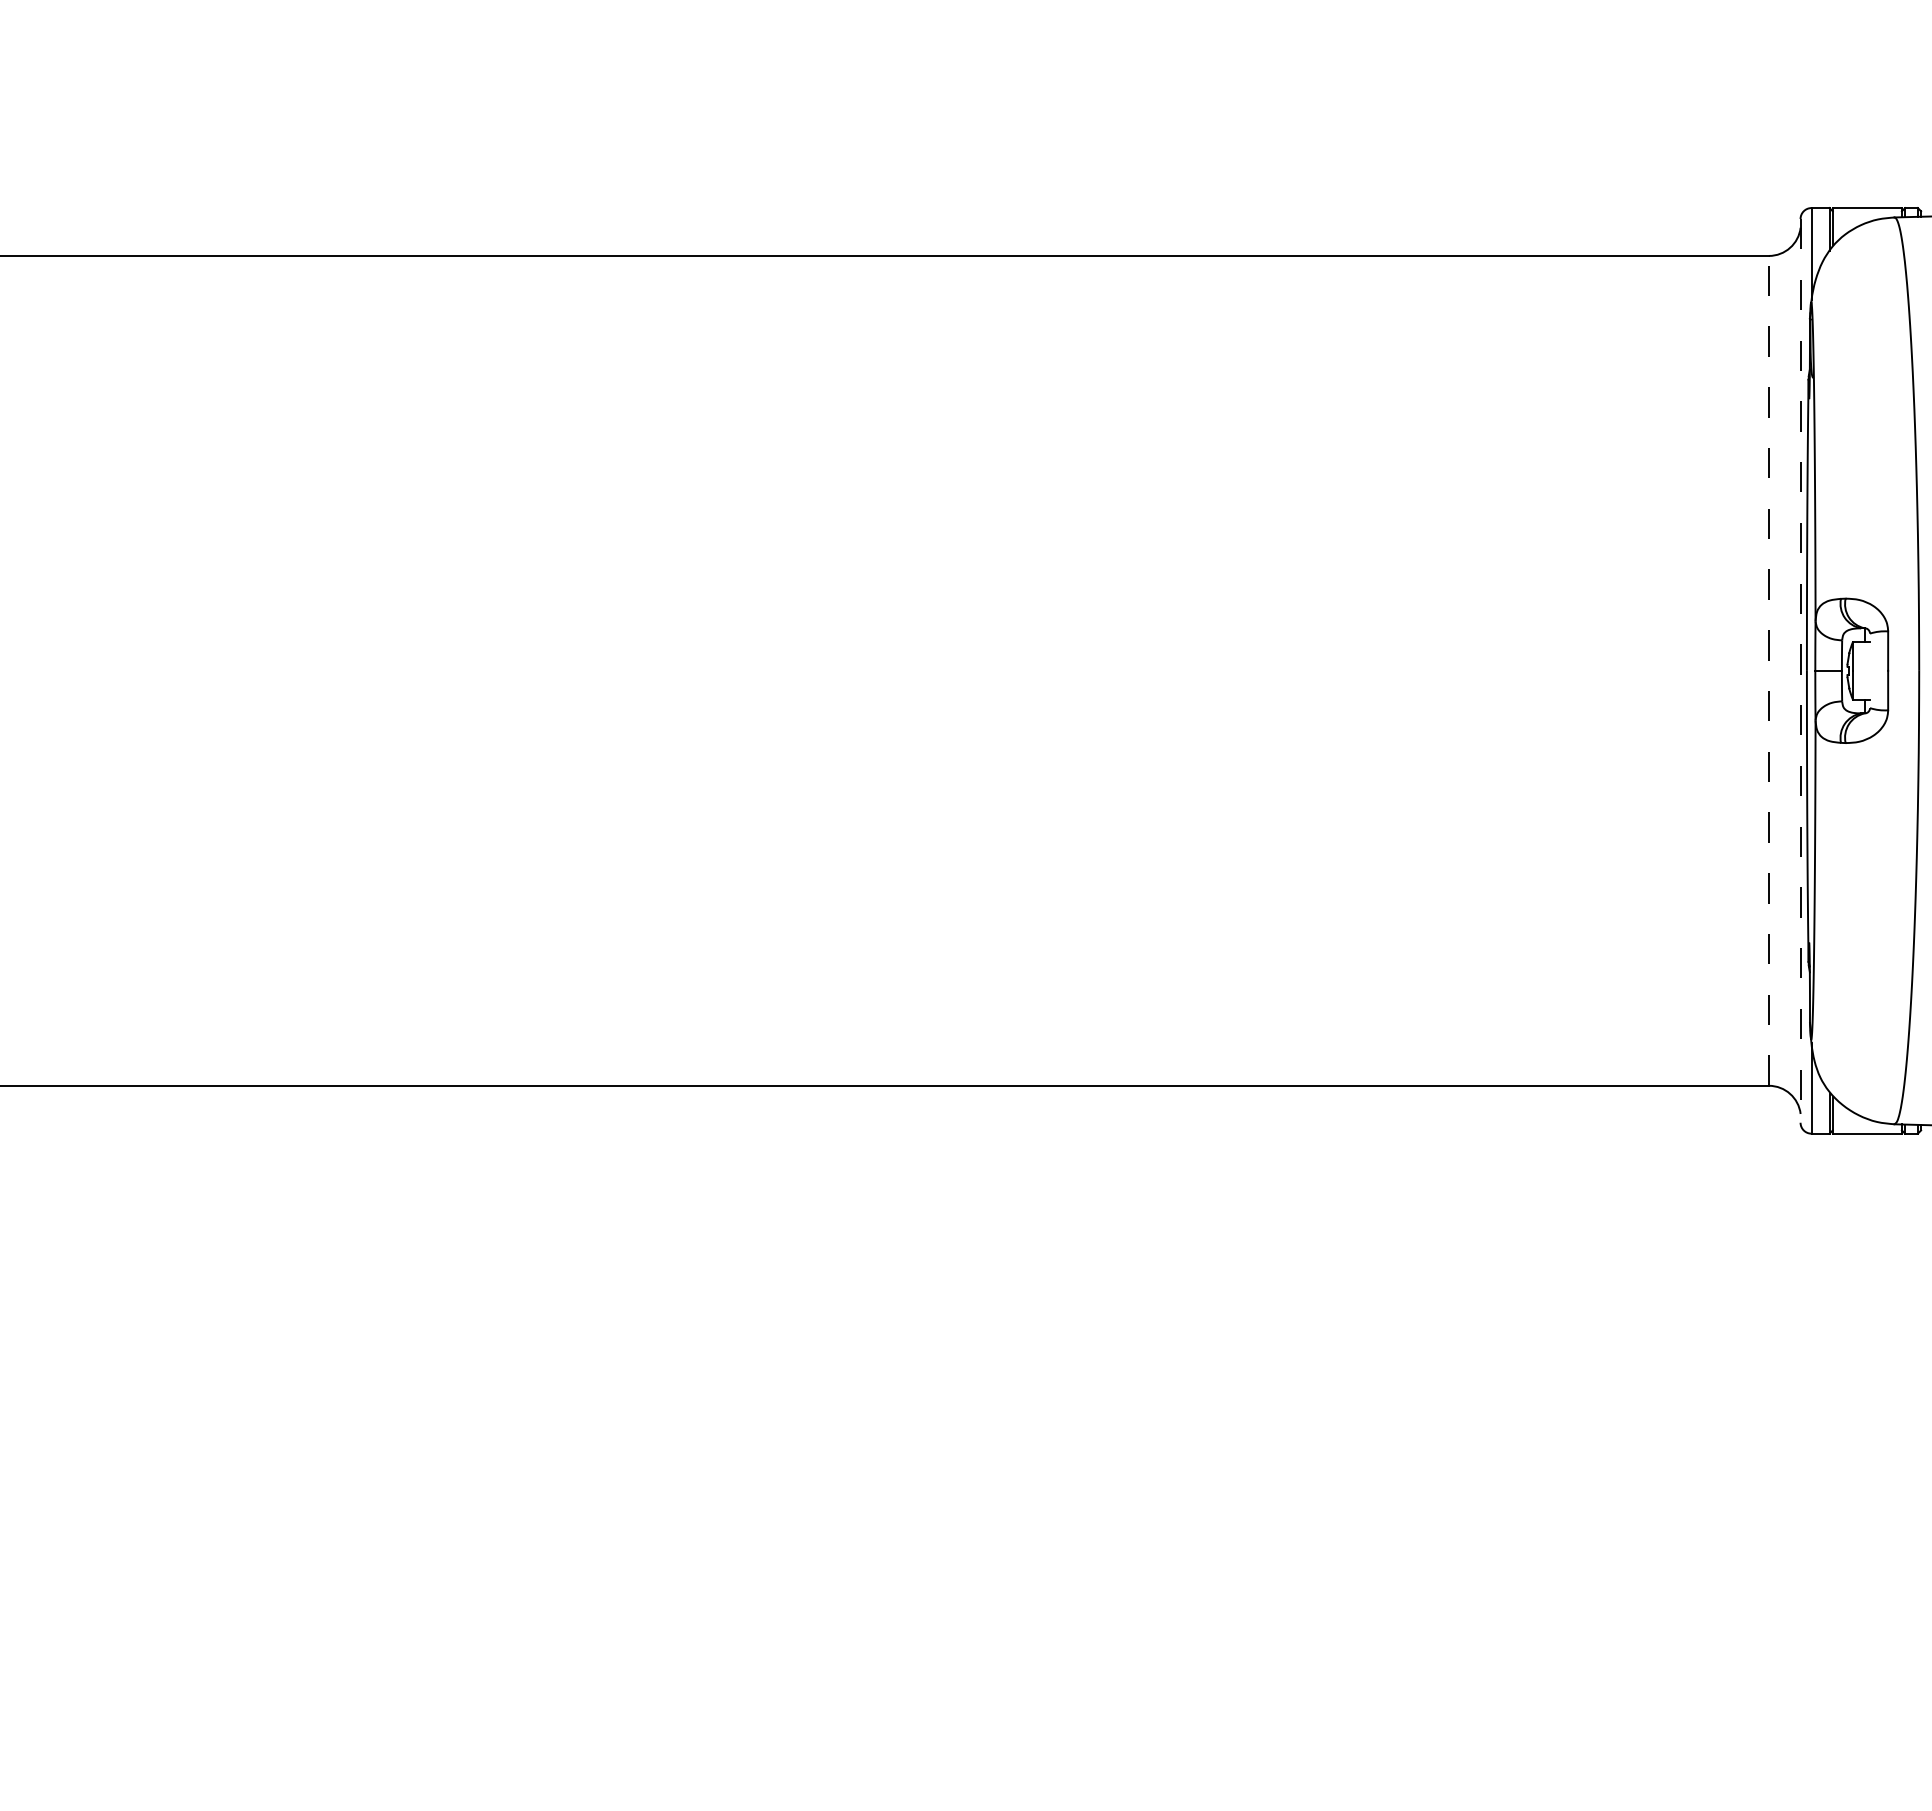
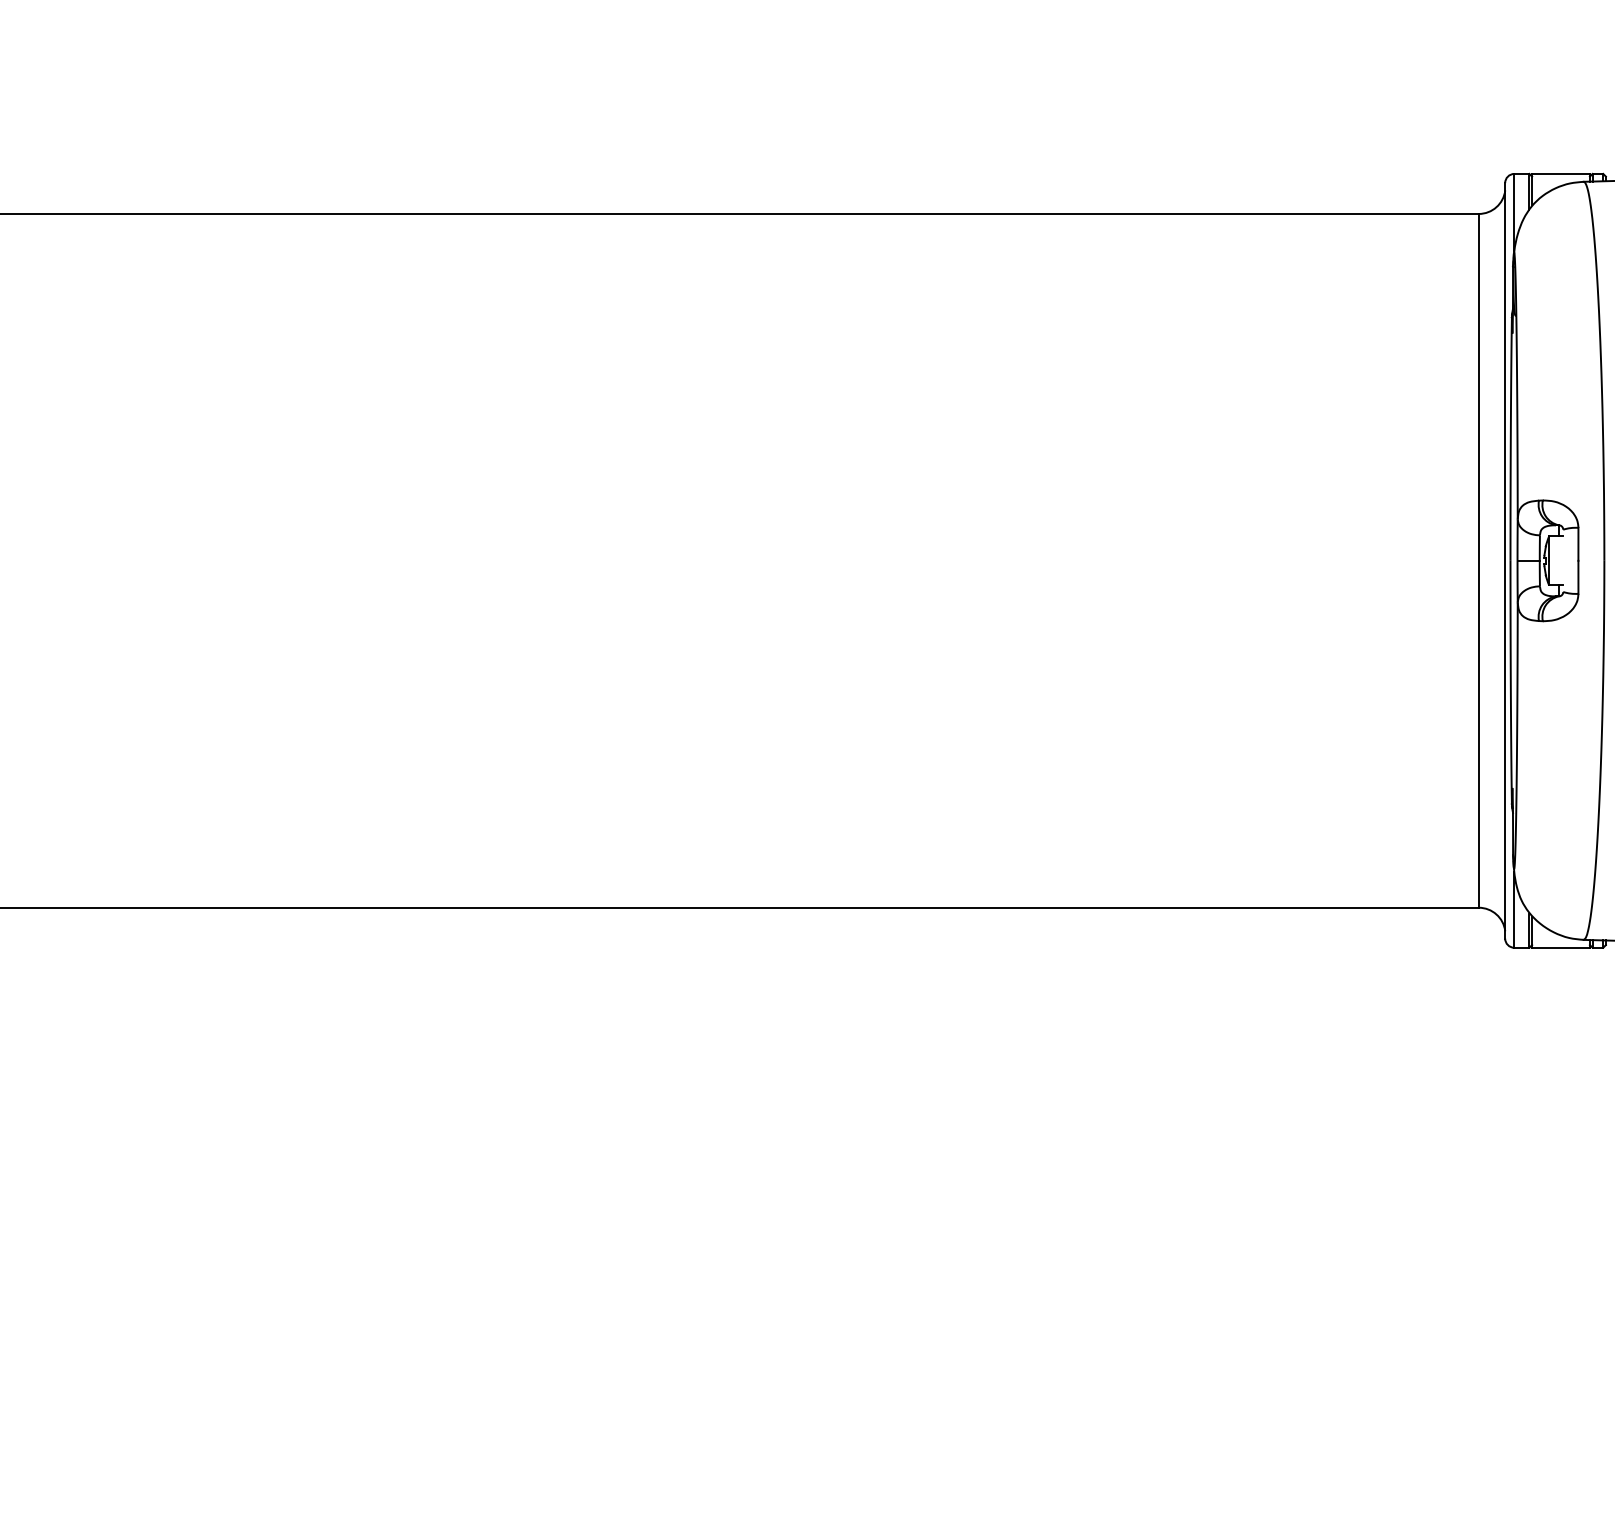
line: (1768, 670) -> (1478, 560), dashed -> solid
line: (1800, 670) -> (1505, 560), dashed -> solid

